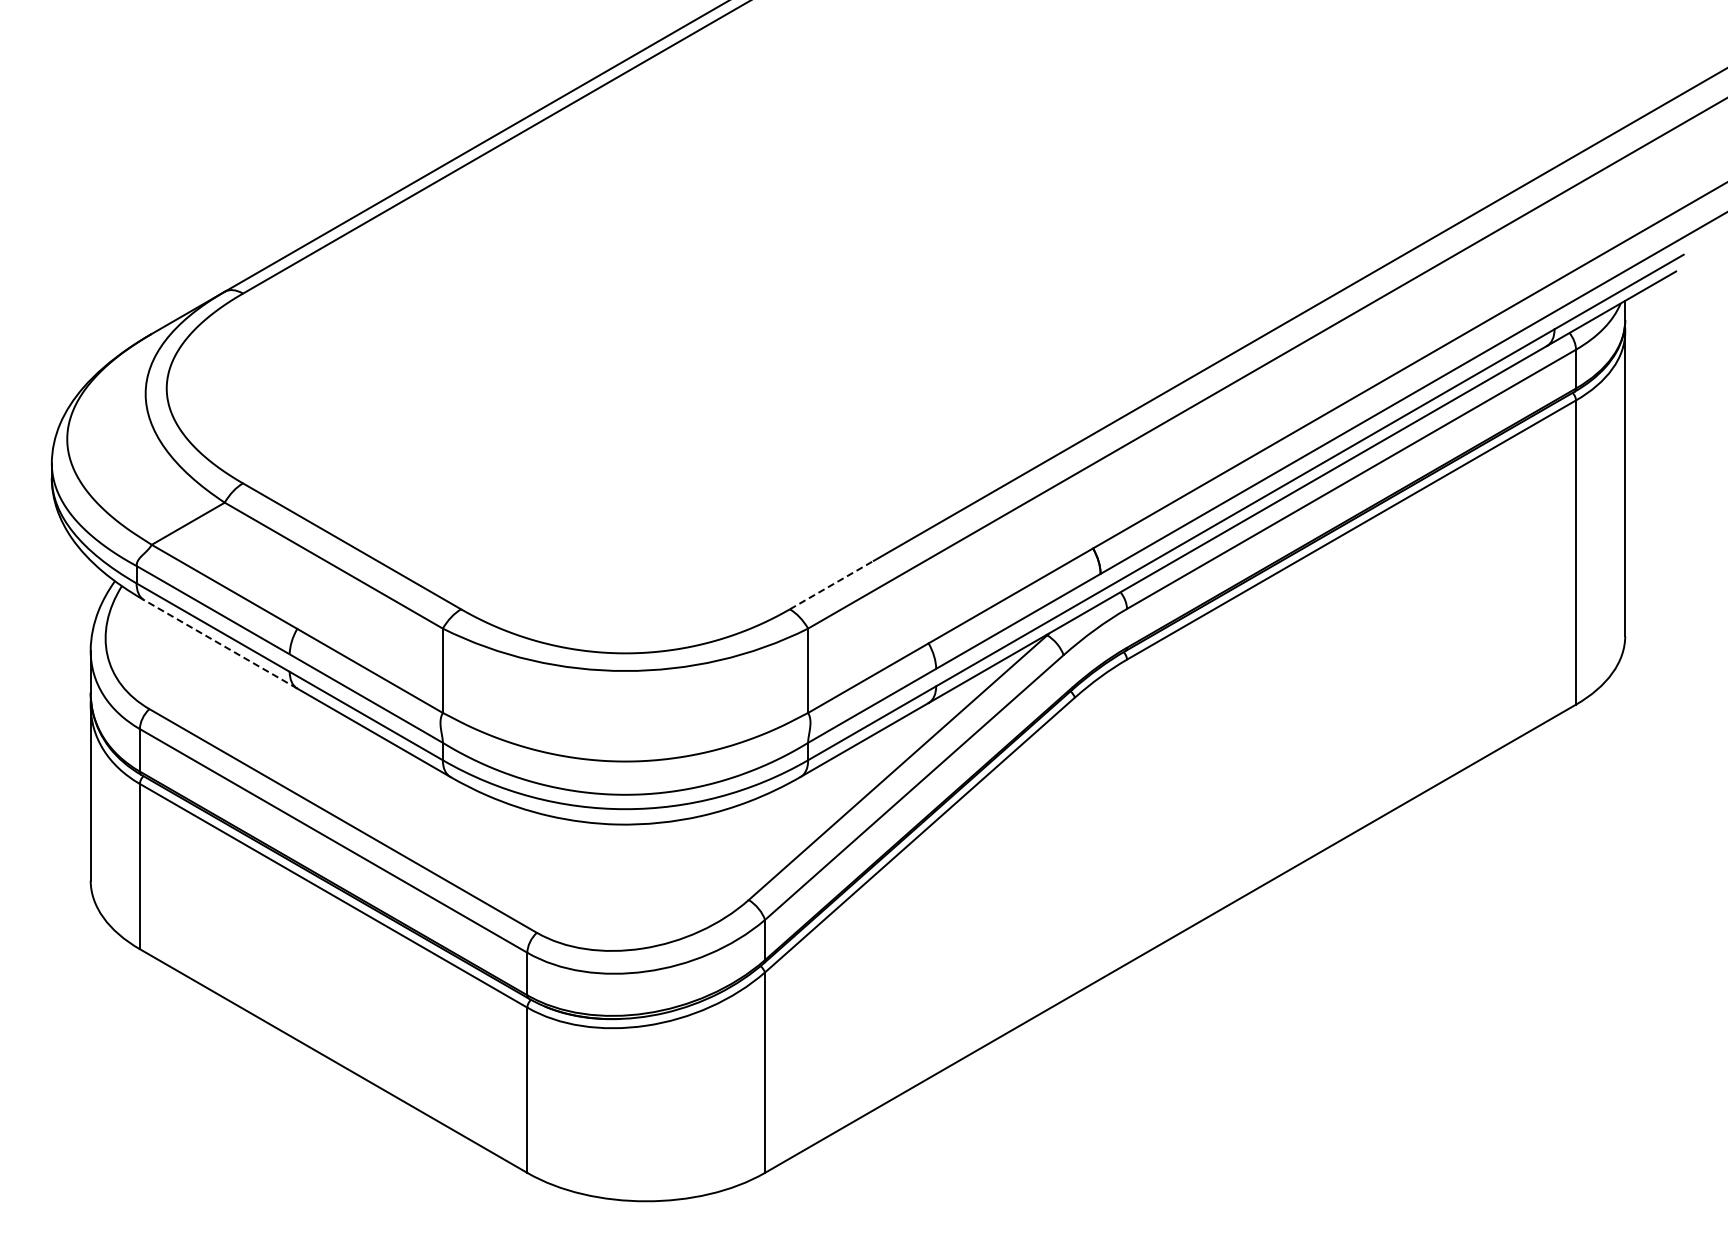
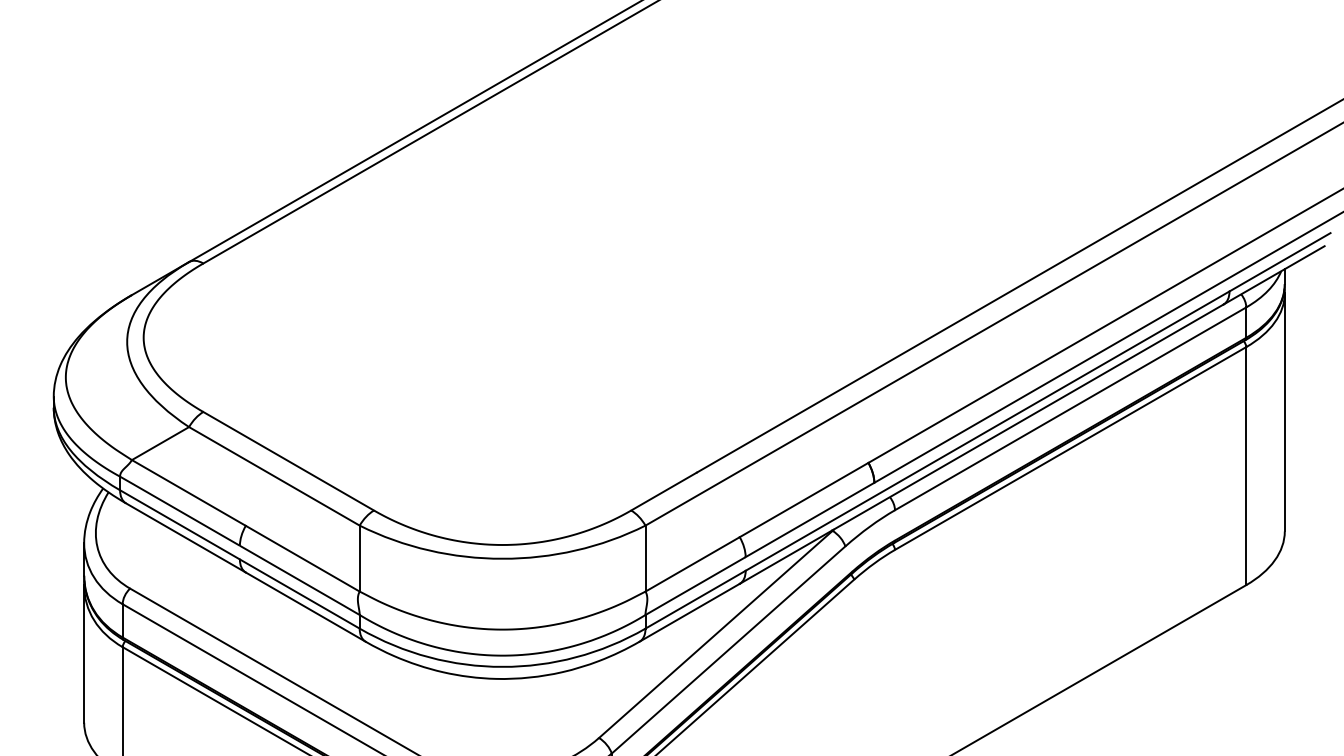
line: (832, 584) -> (664, 491), dashed -> solid
line: (220, 644) -> (185, 538), dashed -> solid

